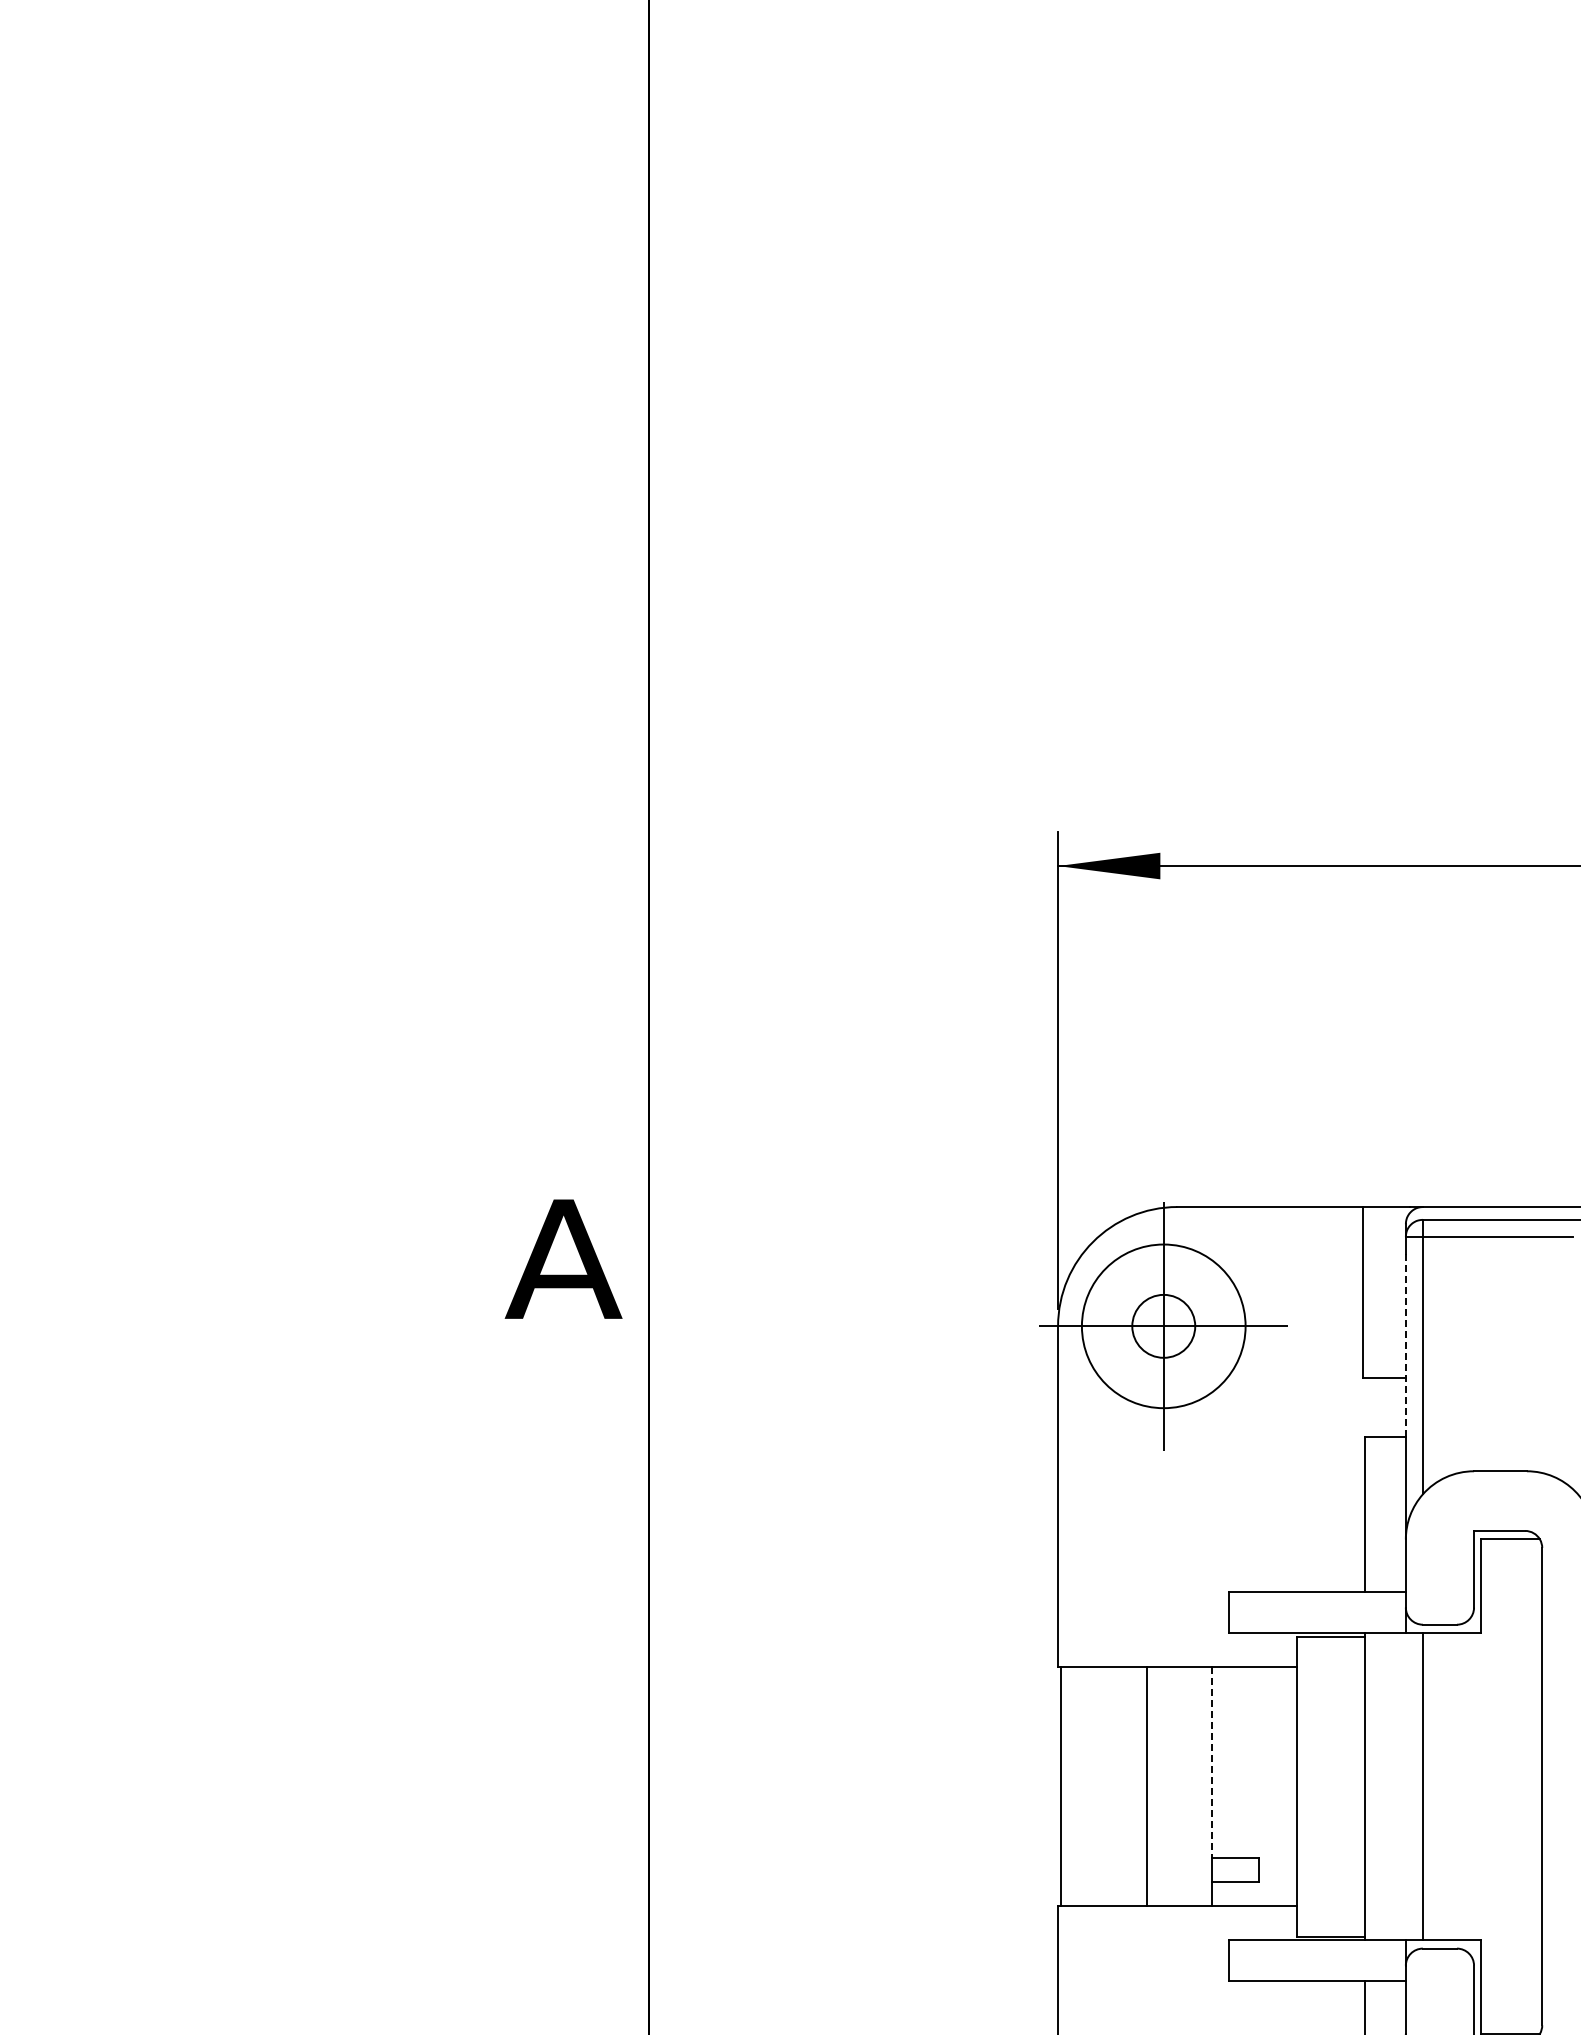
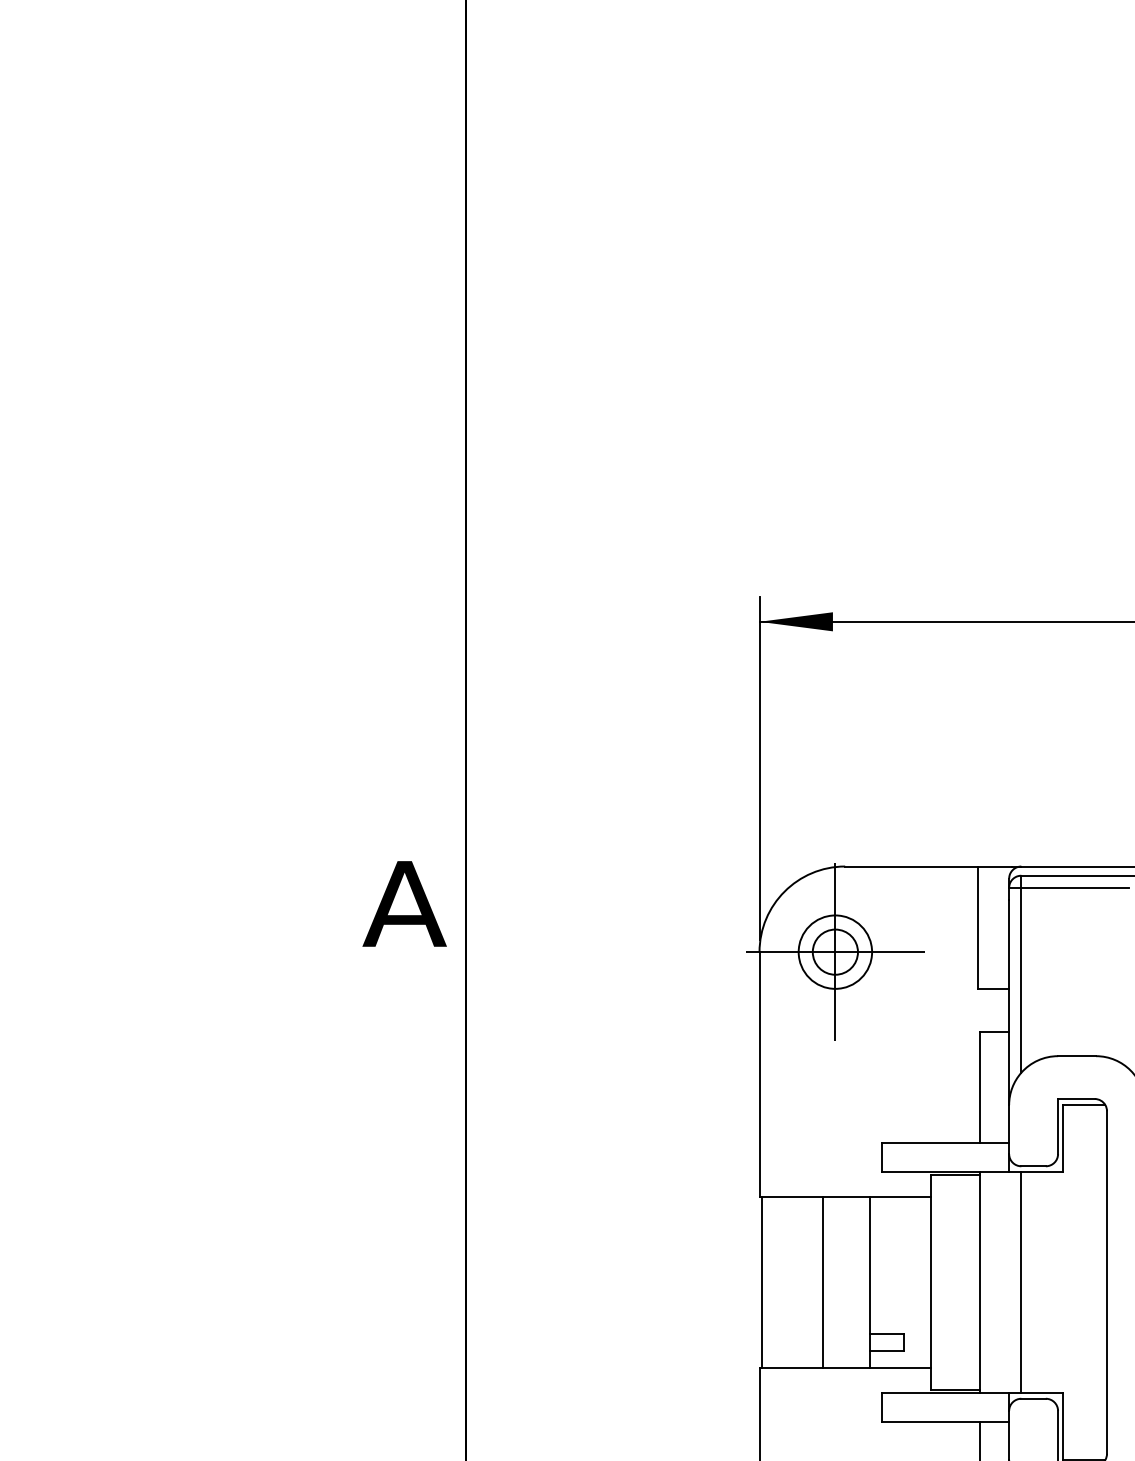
circle: (1163, 1326) -> (835, 952), size x0.62
line: (1405, 1346) -> (1008, 966), dashed -> solid
line: (1211, 1763) -> (869, 1265), dashed -> solid

